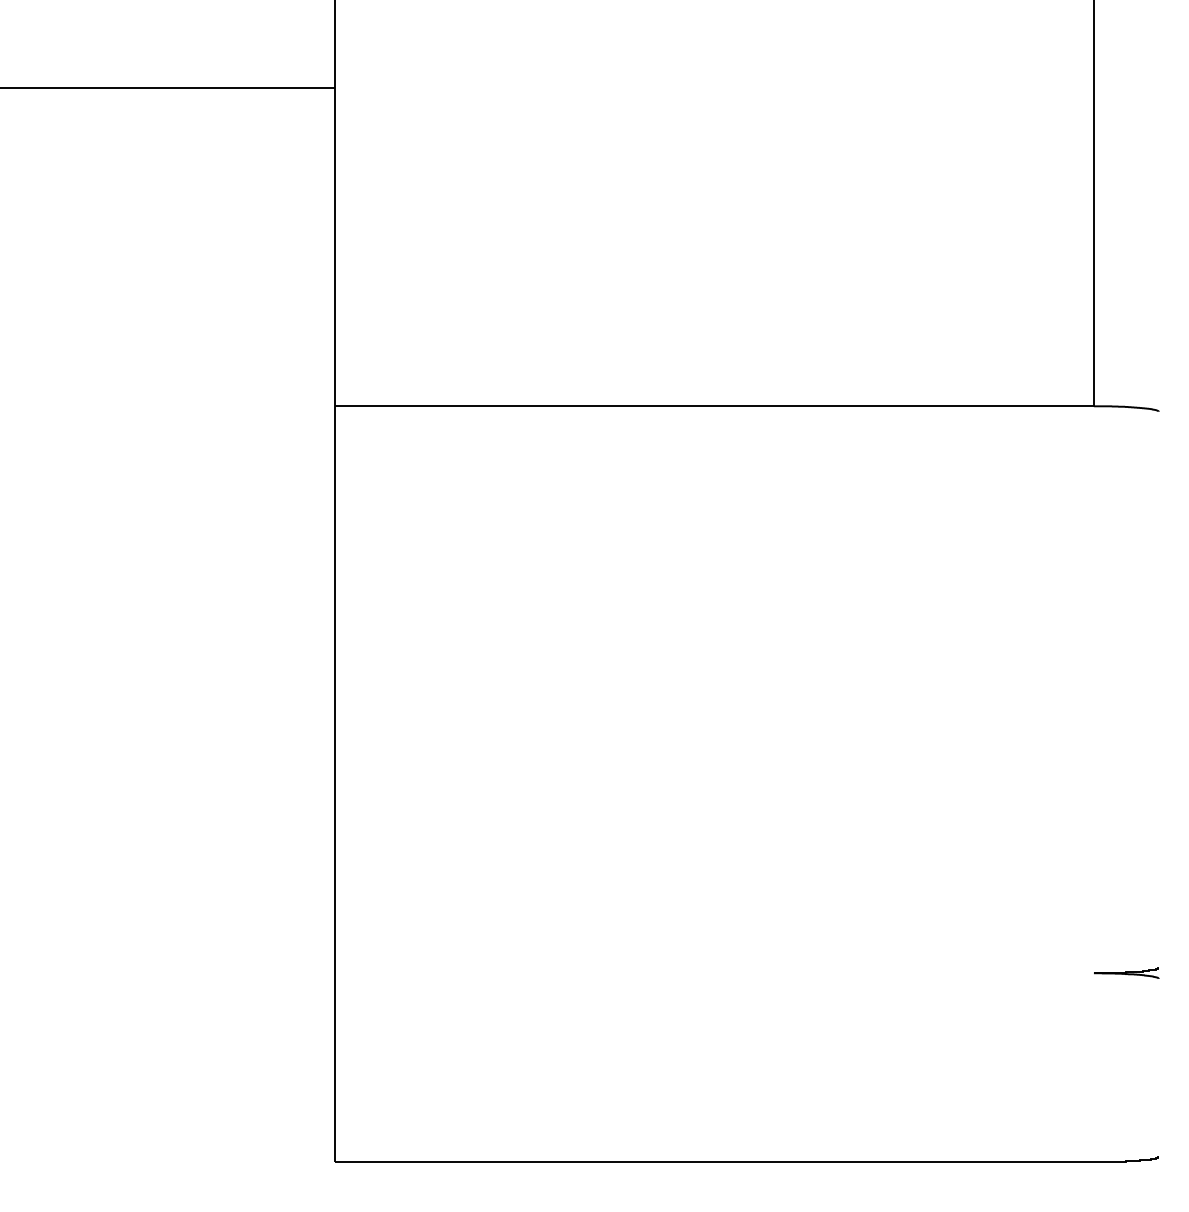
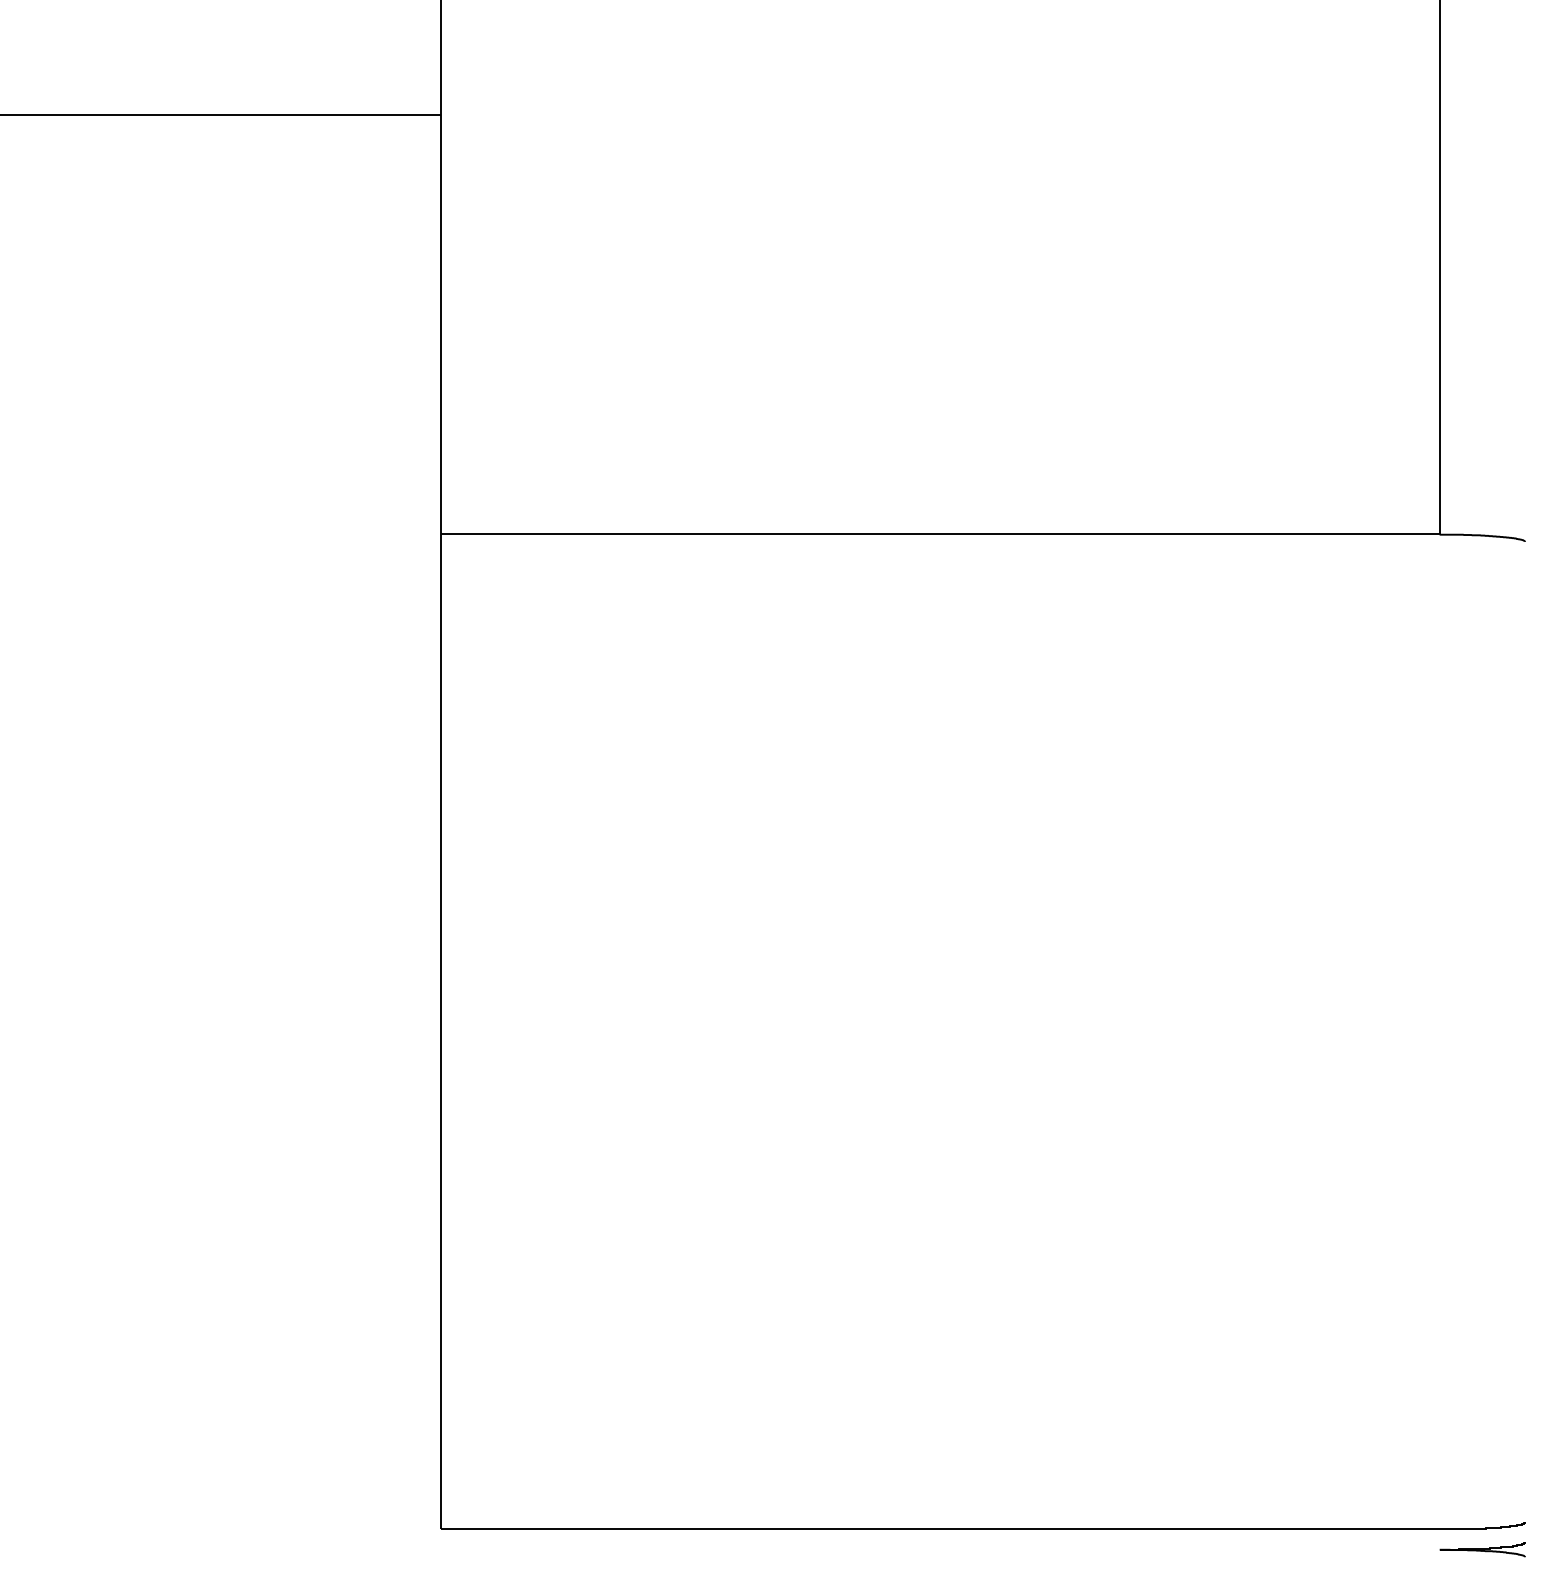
part: (1126, 973) -> (1482, 1549), moved

